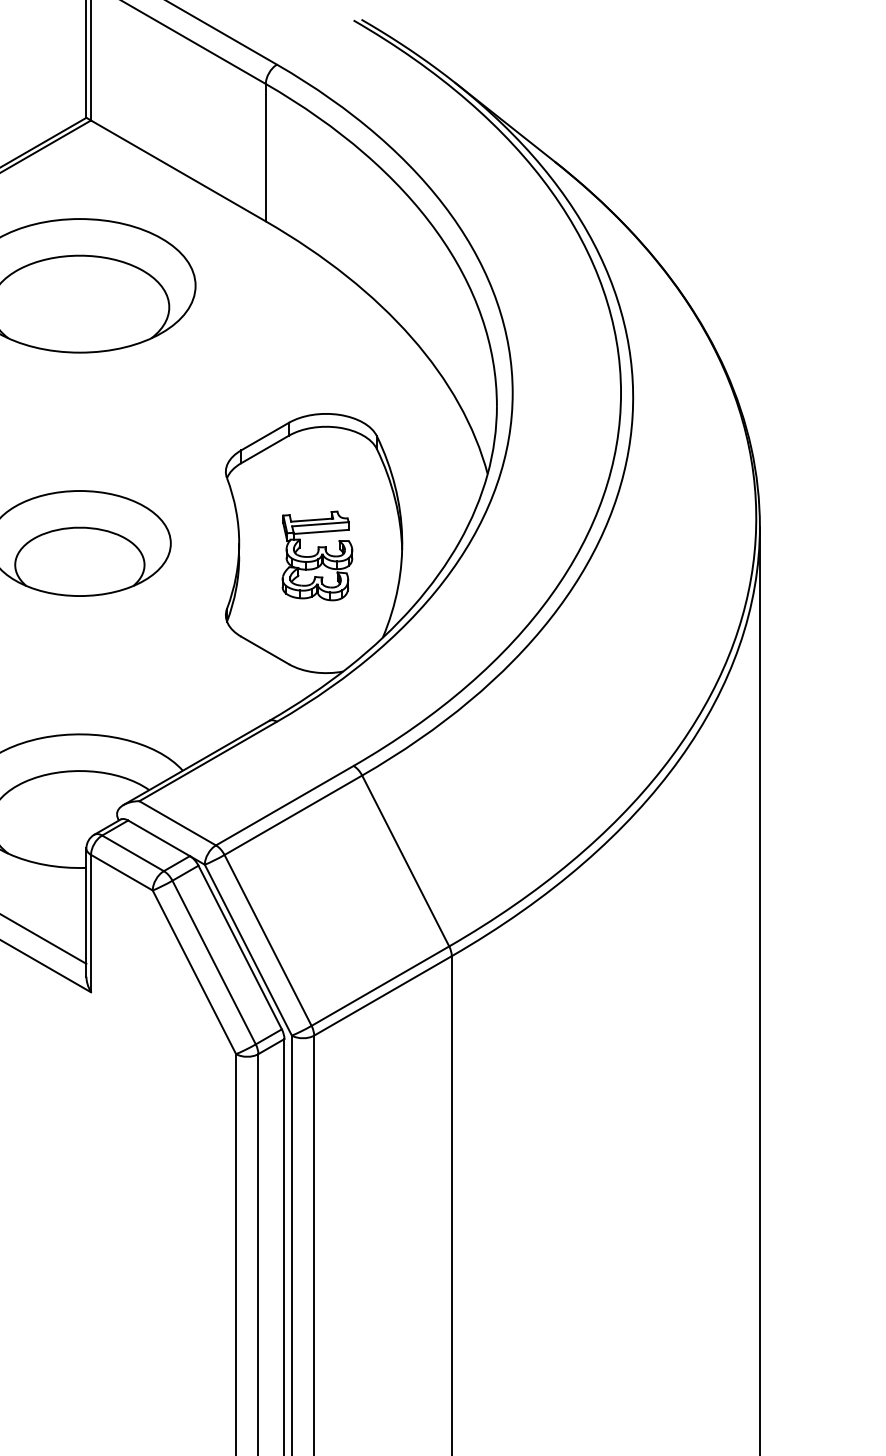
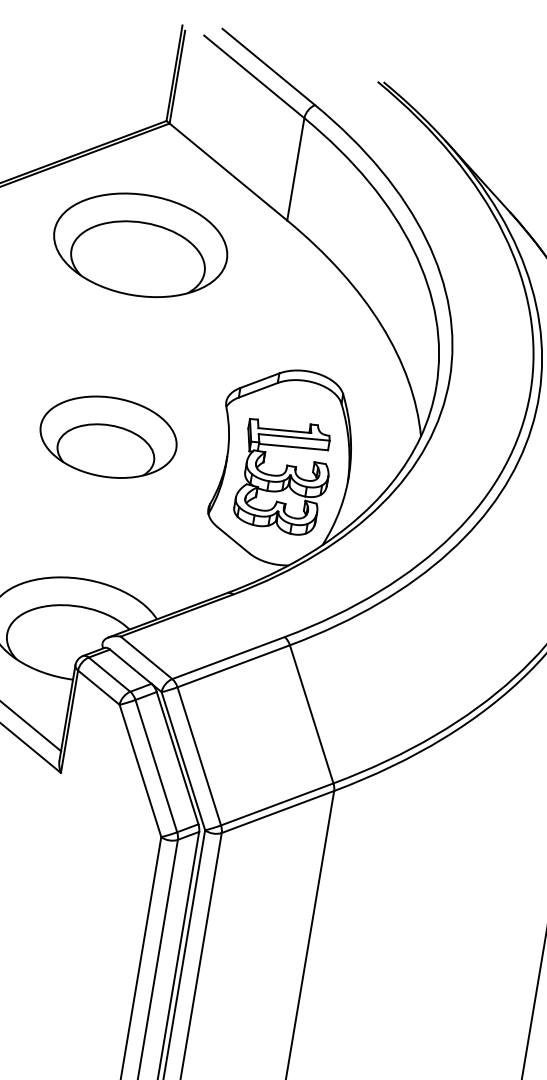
part: (317, 555) -> (284, 475), size x1.67

